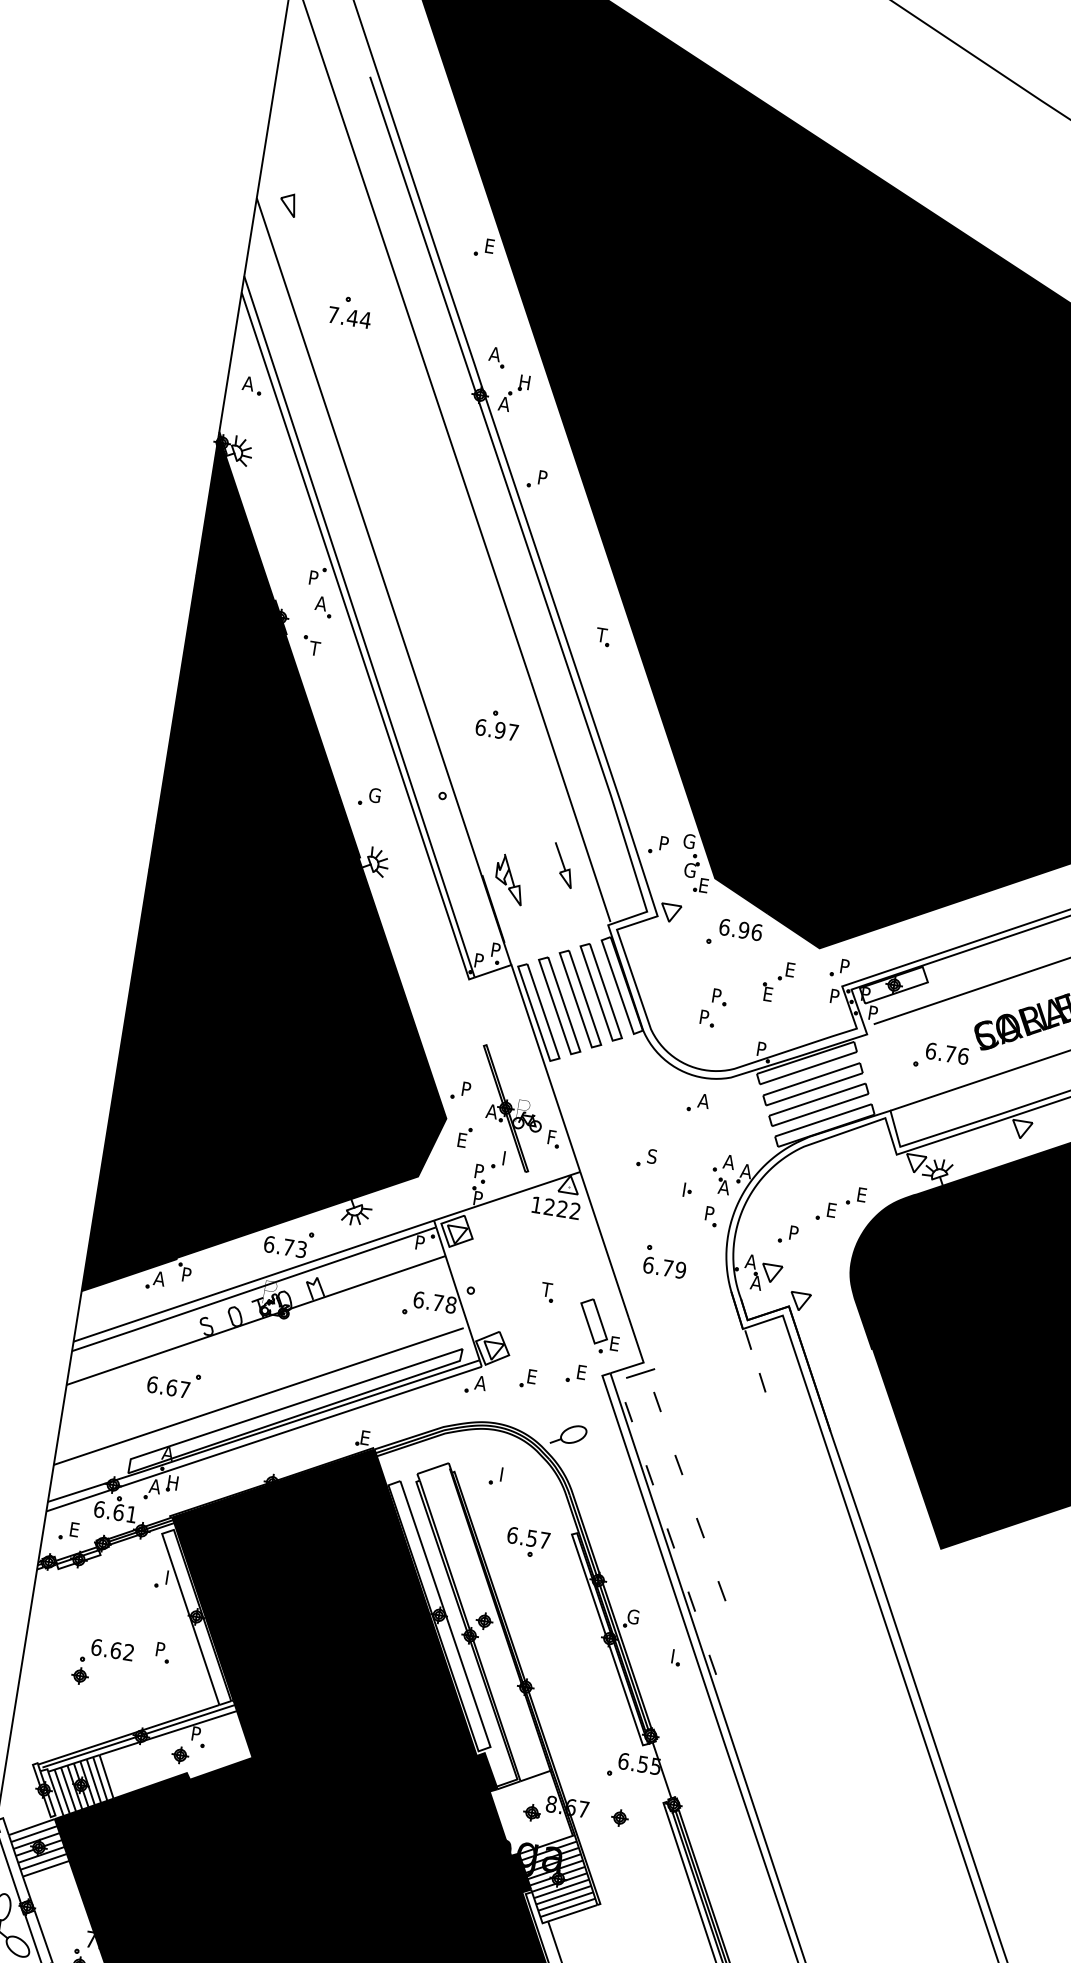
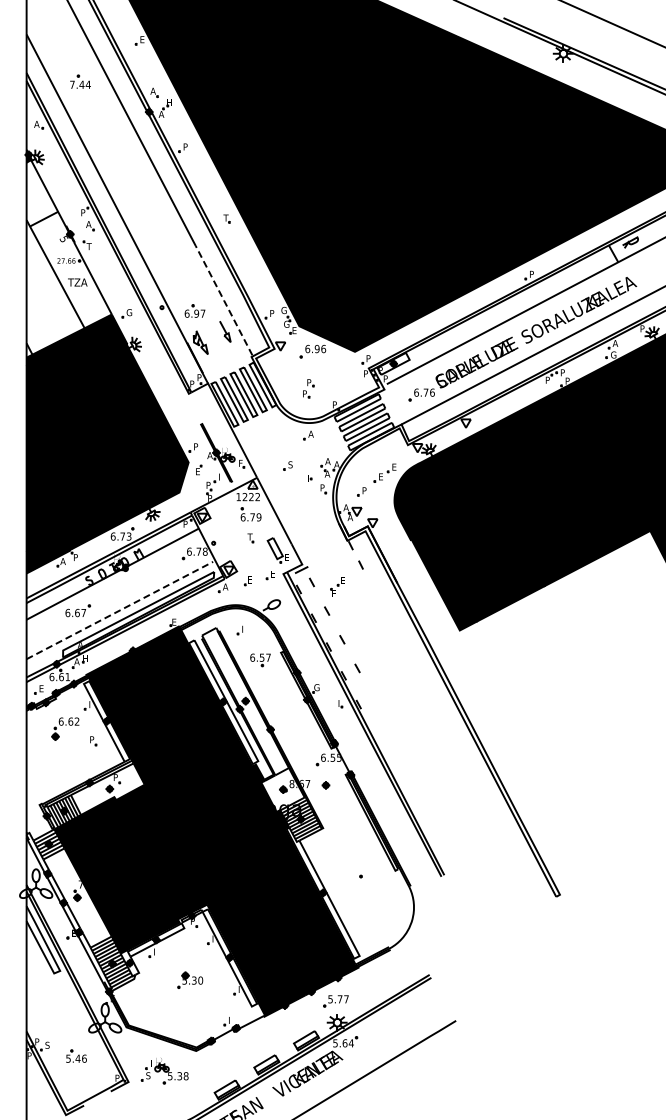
part: (286, 202) -> (41, 34), removed
fill: (268, 665) -> (68, 258), removed
part: (496, 723) -> (194, 310), moved
line: (571, 801) -> (224, 300), solid -> dashed
part: (778, 980) -> (337, 586), moved
part: (664, 1261) -> (250, 514), moved
line: (260, 1396) -> (120, 610), solid -> dashed
part: (103, 1662) -> (65, 728), moved

